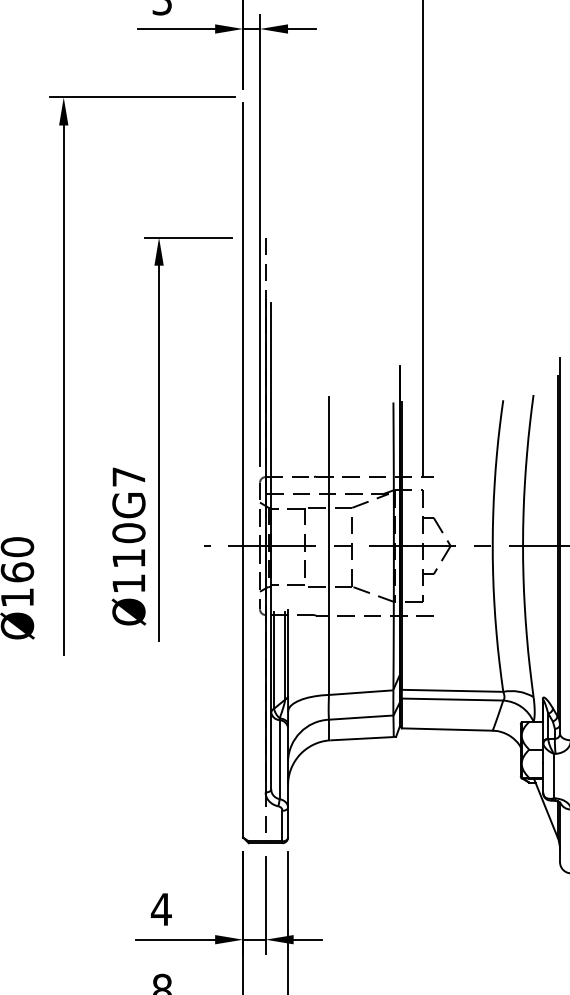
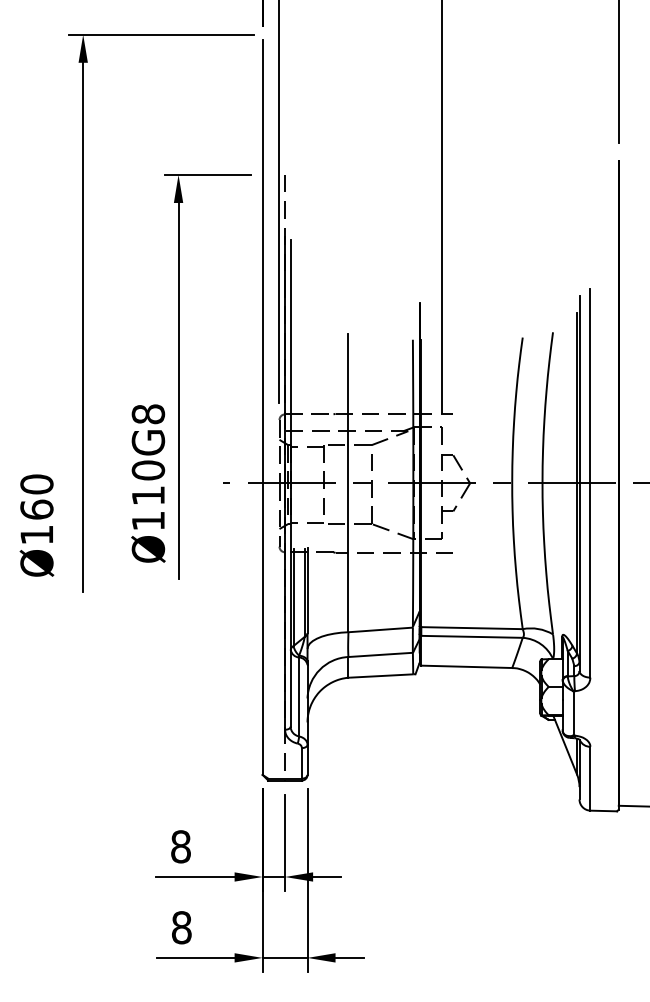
text: (129, 477) -> (148, 414), Ø110G7 -> Ø110G8
text: (161, 909) -> (180, 846), 4 -> 8

